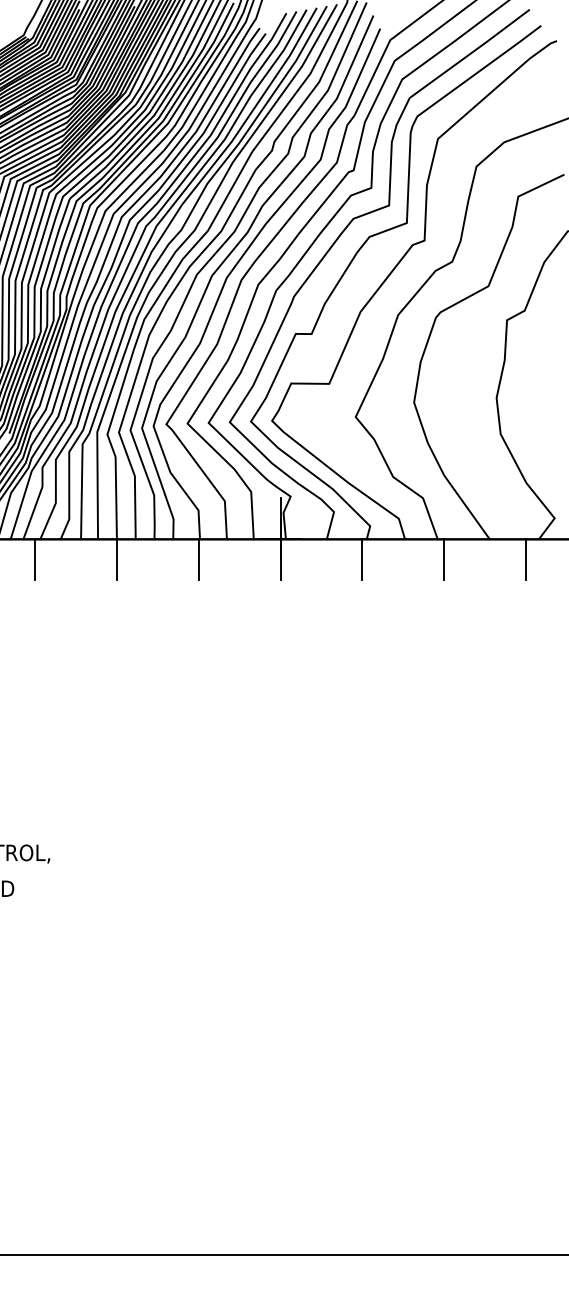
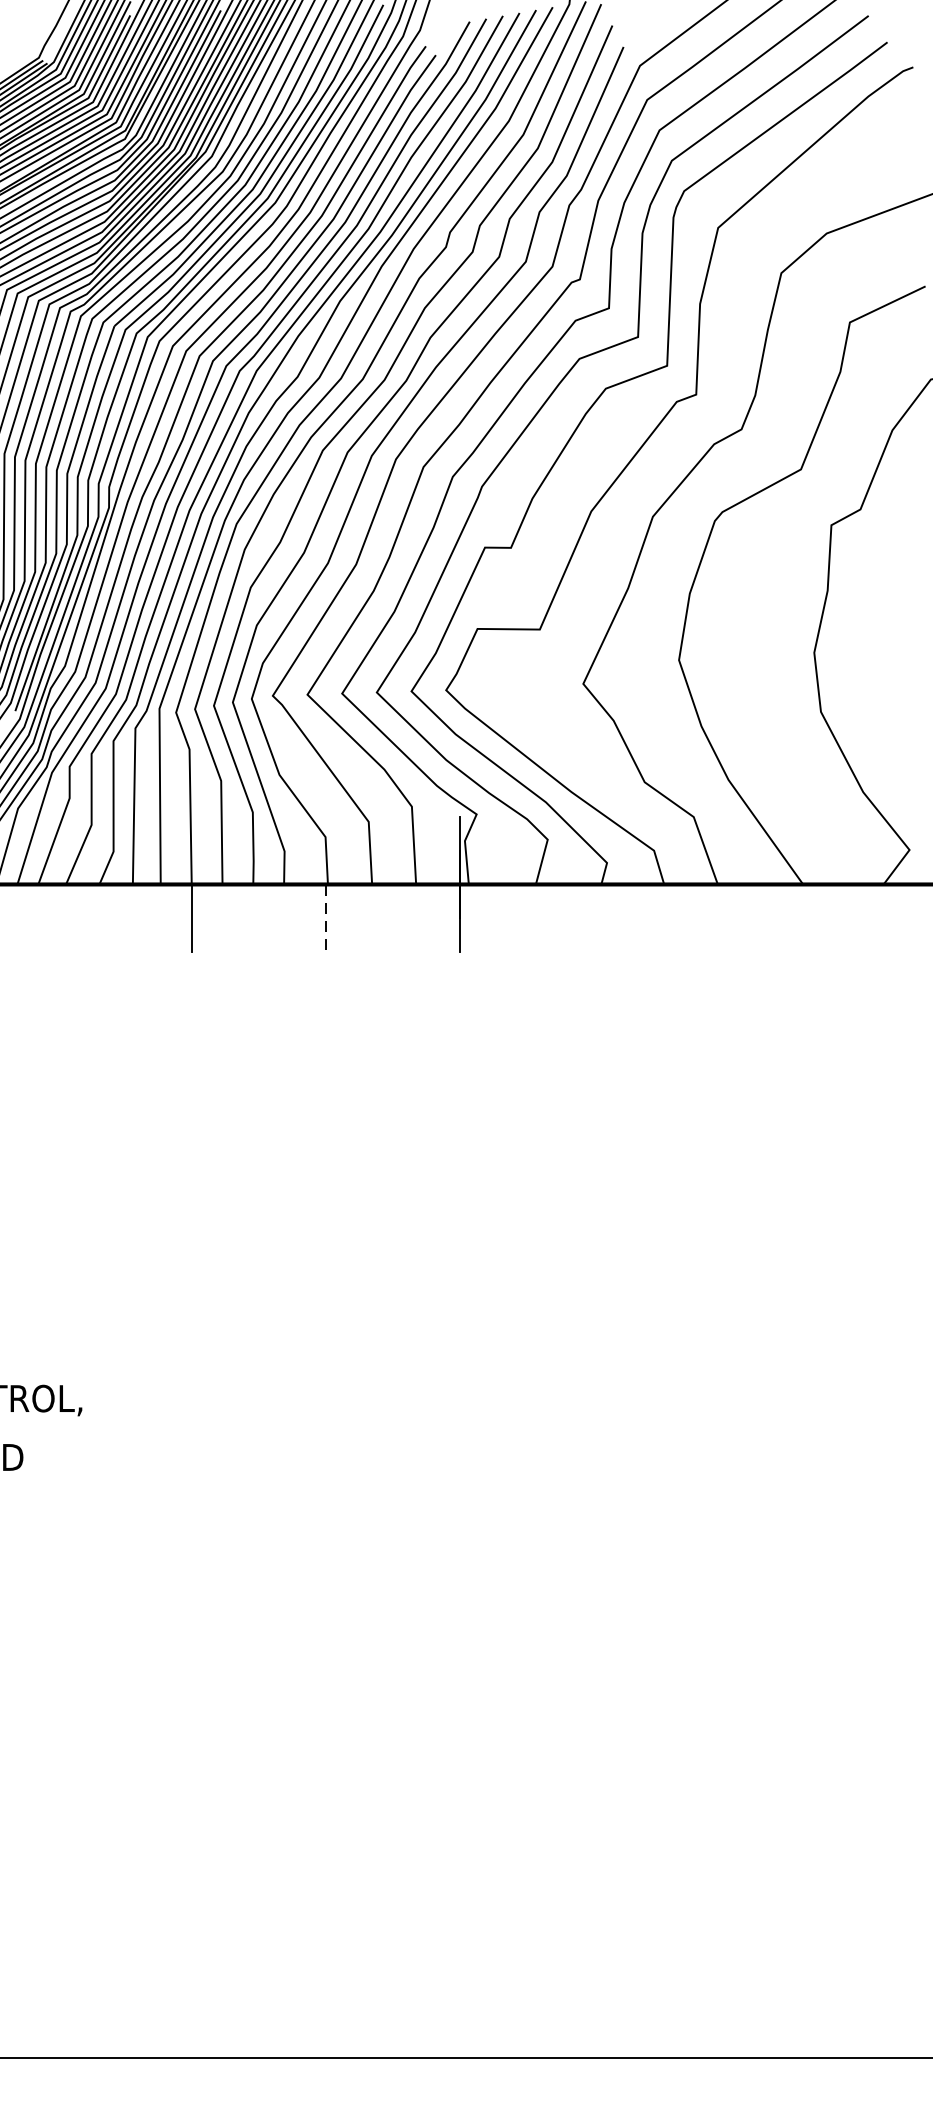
line: (35, 559) -> (58, 917), removed
line: (362, 559) -> (594, 917), removed
line: (444, 559) -> (728, 917), removed
line: (526, 559) -> (863, 917), removed
line: (198, 560) -> (325, 919), solid -> dashed

